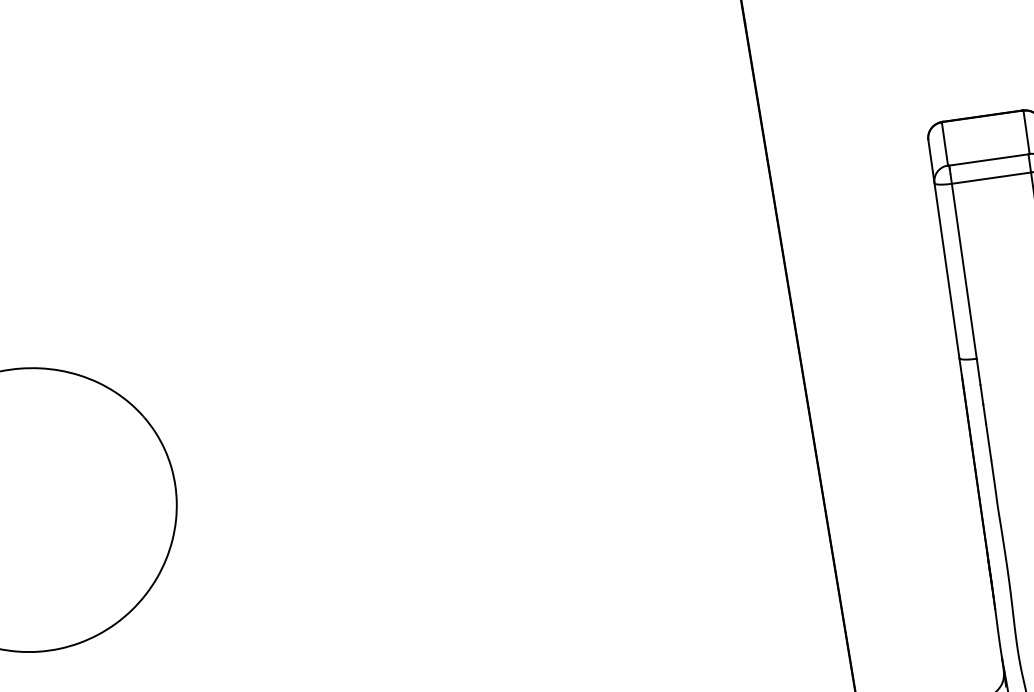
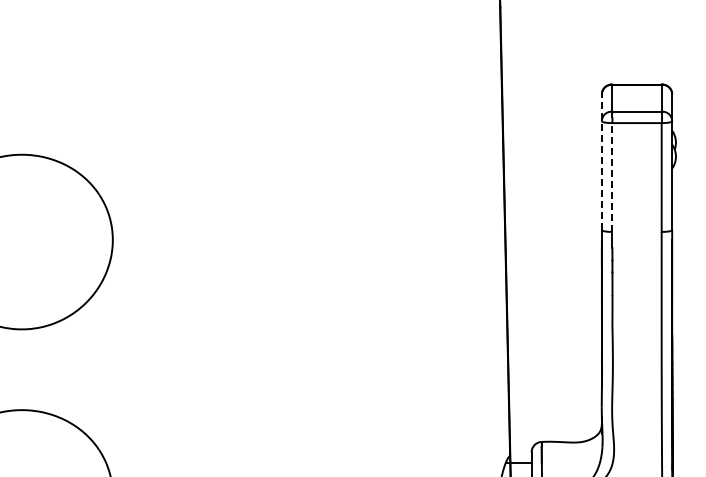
line: (943, 249) -> (601, 162), solid -> dashed
line: (964, 271) -> (612, 177), solid -> dashed

